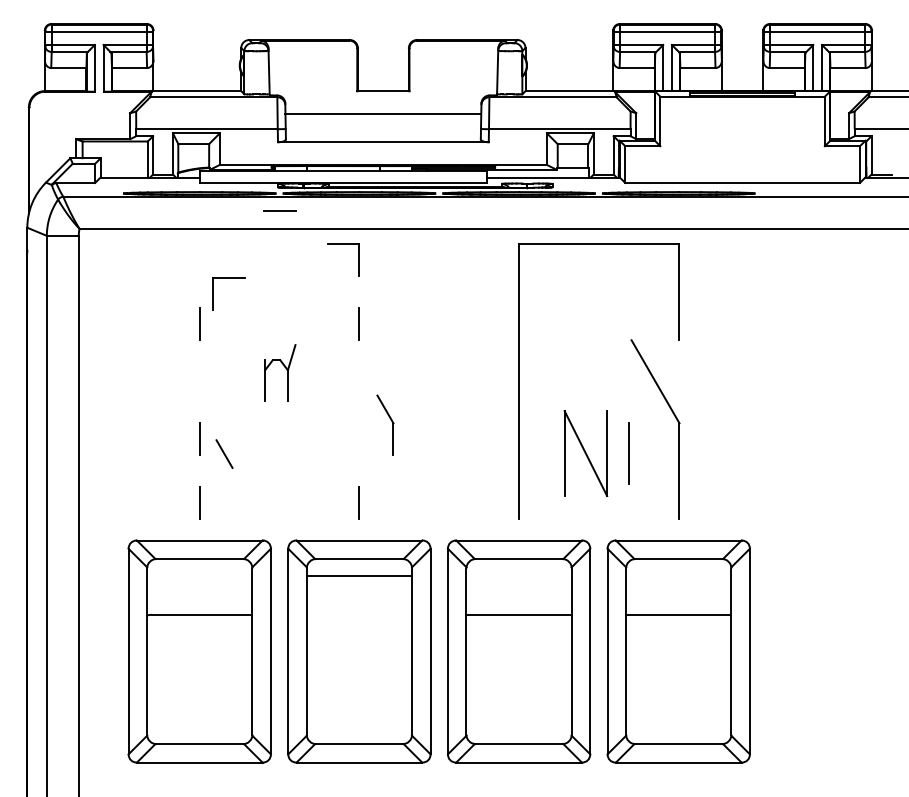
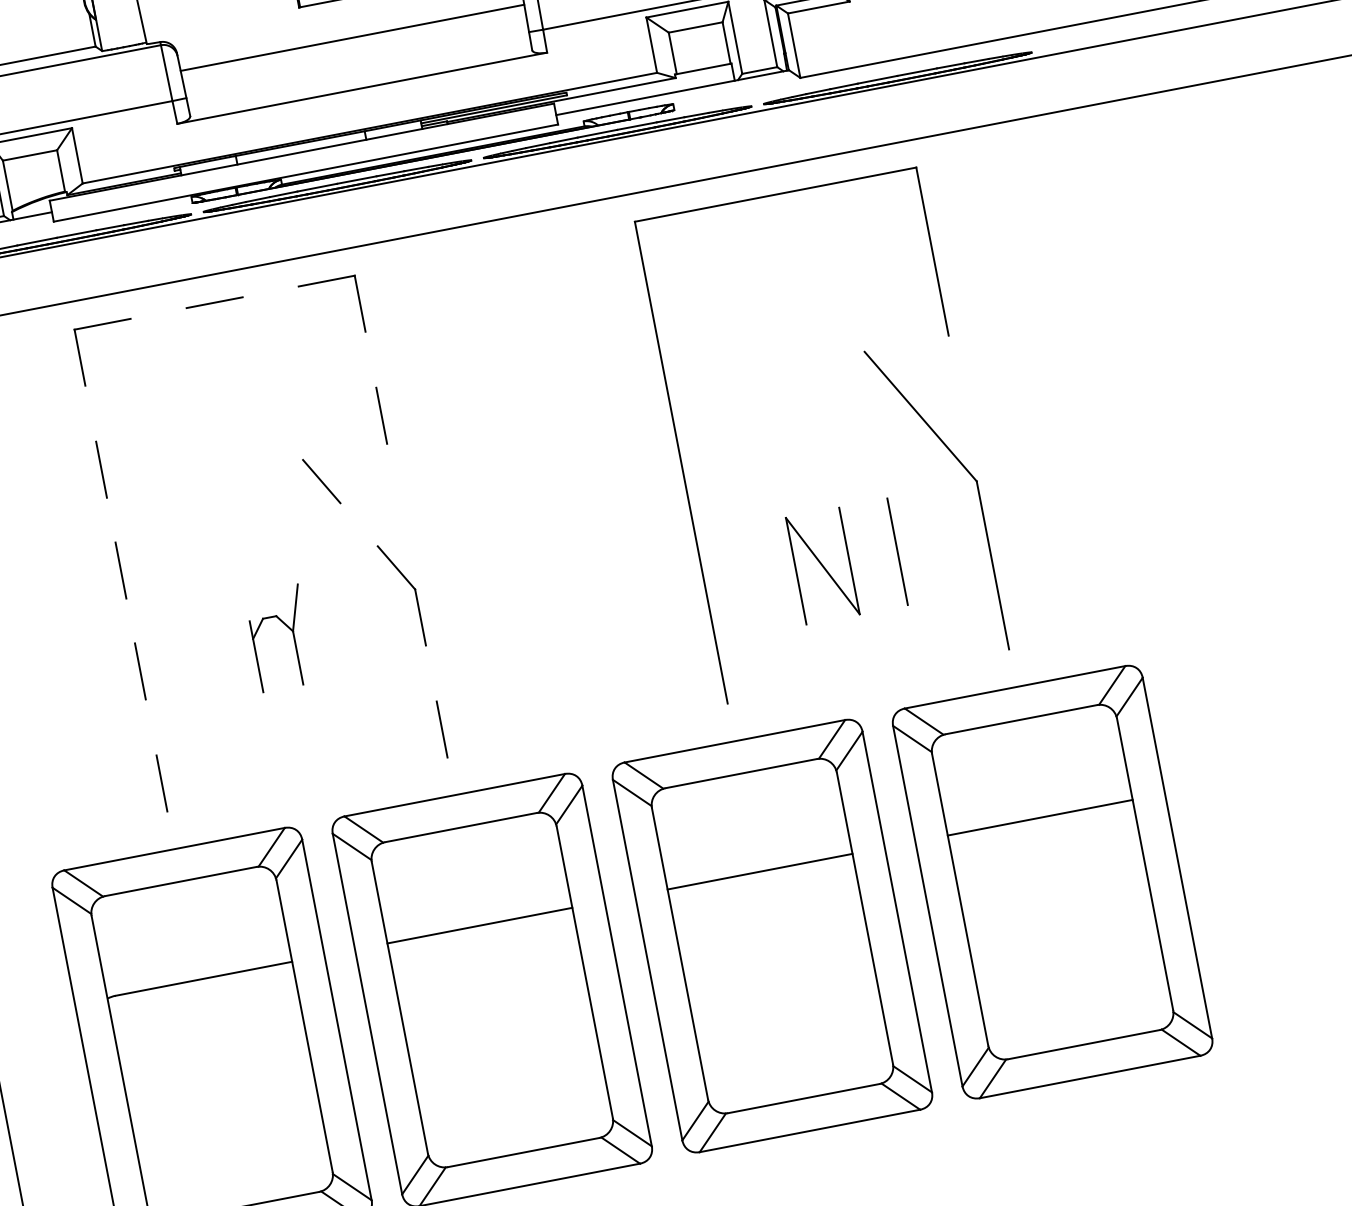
line: (279, 210) -> (214, 301), moved
part: (228, 278) -> (102, 324), moved
part: (286, 370) -> (290, 632), moved
line: (199, 381) -> (120, 570), added
part: (391, 422) -> (411, 588), moved
line: (224, 453) -> (321, 480), moved
part: (585, 453) -> (822, 566), size x0.71
line: (359, 575) -> (479, 925), moved

